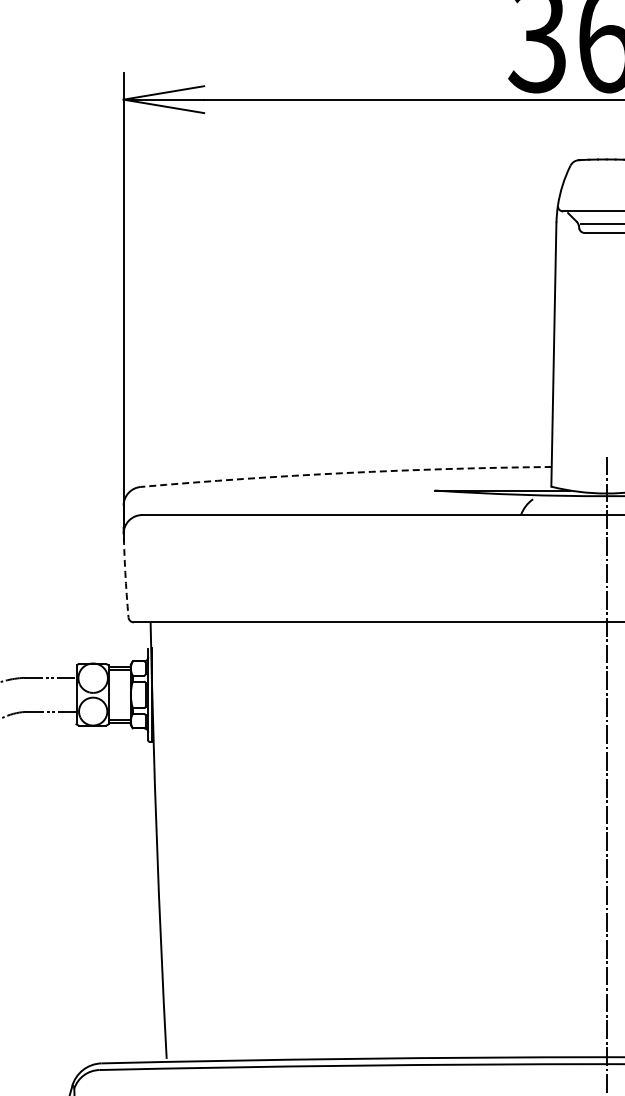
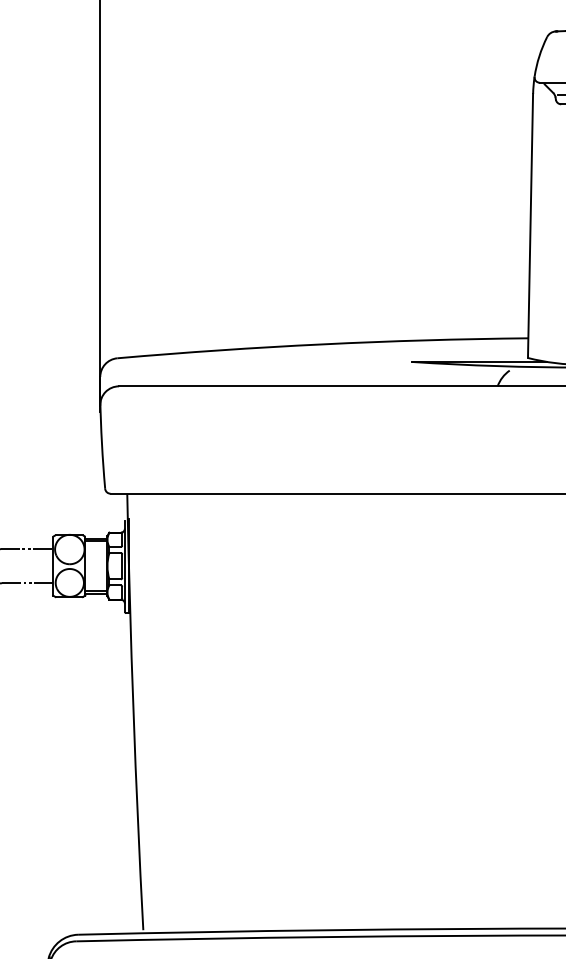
arc: (346, 473) -> (323, 344), dashed -> solid
arc: (125, 572) -> (102, 443), dashed -> solid

